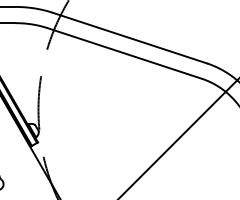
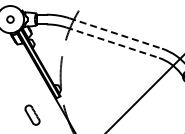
line: (129, 38) -> (115, 33), solid -> dashed
line: (124, 53) -> (112, 42), solid -> dashed

